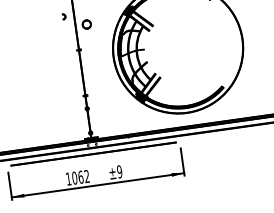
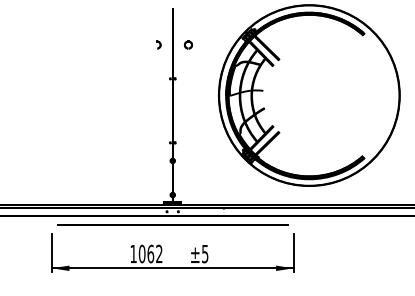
part: (63, 16) -> (158, 44), moved
part: (86, 24) -> (188, 44), size x0.62
text: (119, 171) -> (204, 253), ±9 -> ±5

